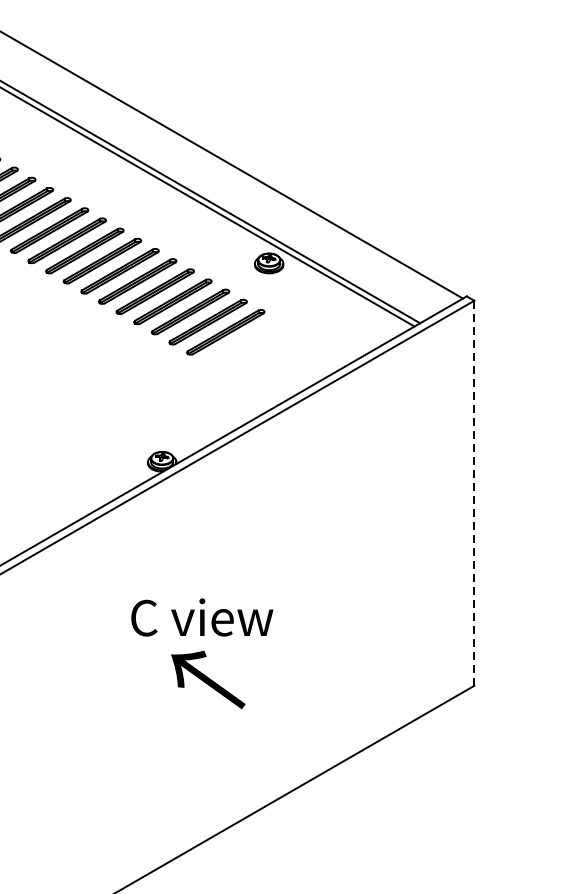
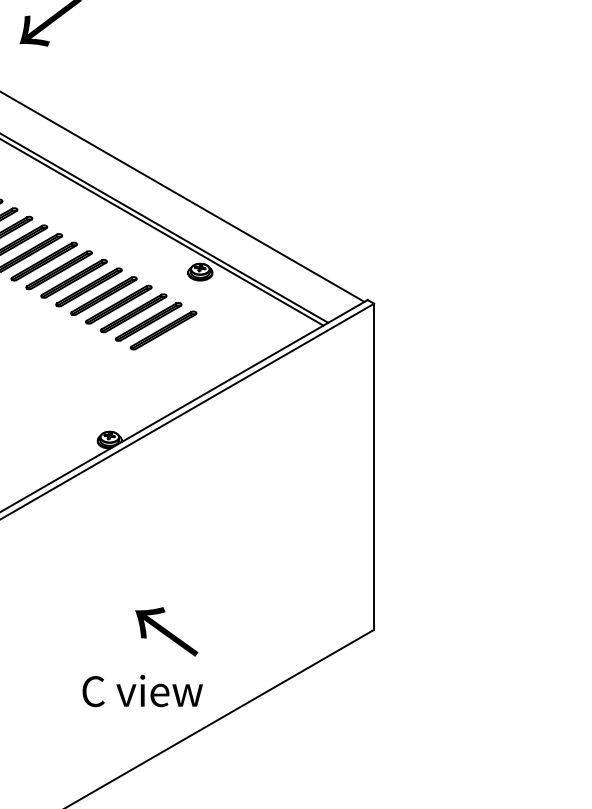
line: (474, 492) -> (374, 466), dashed -> solid
text: (202, 616) -> (142, 690), moved
text: (207, 679) -> (166, 631), moved

